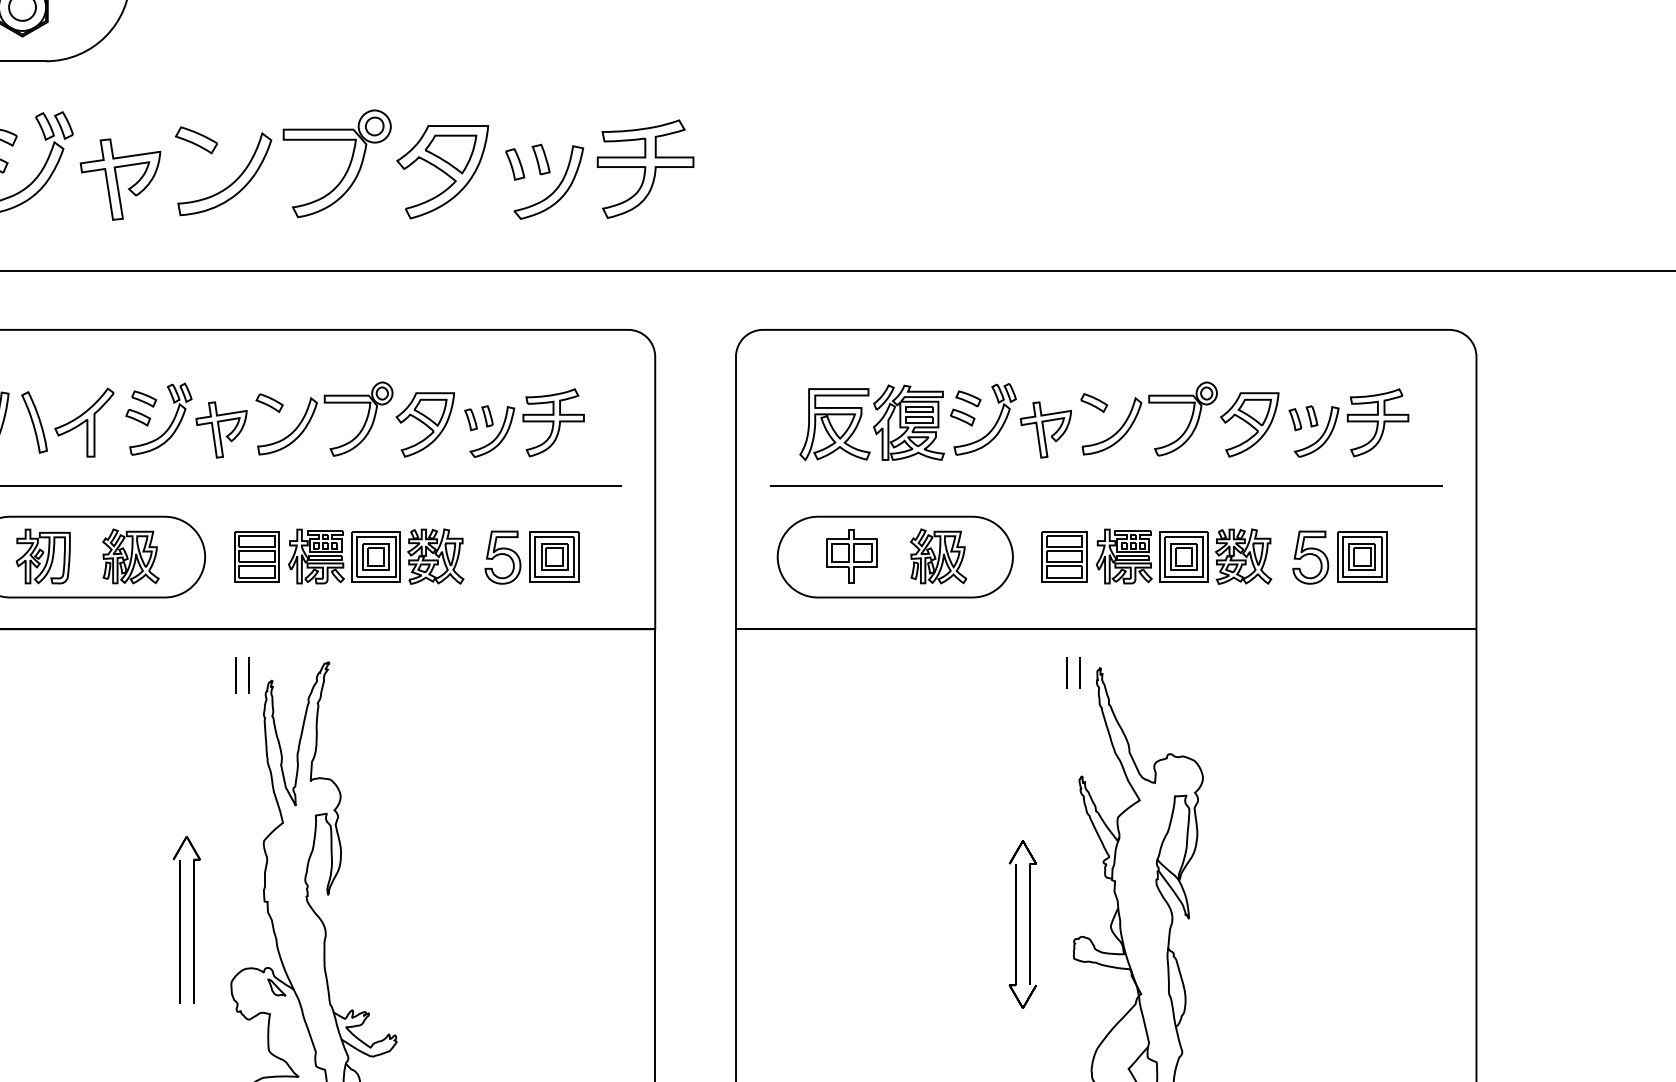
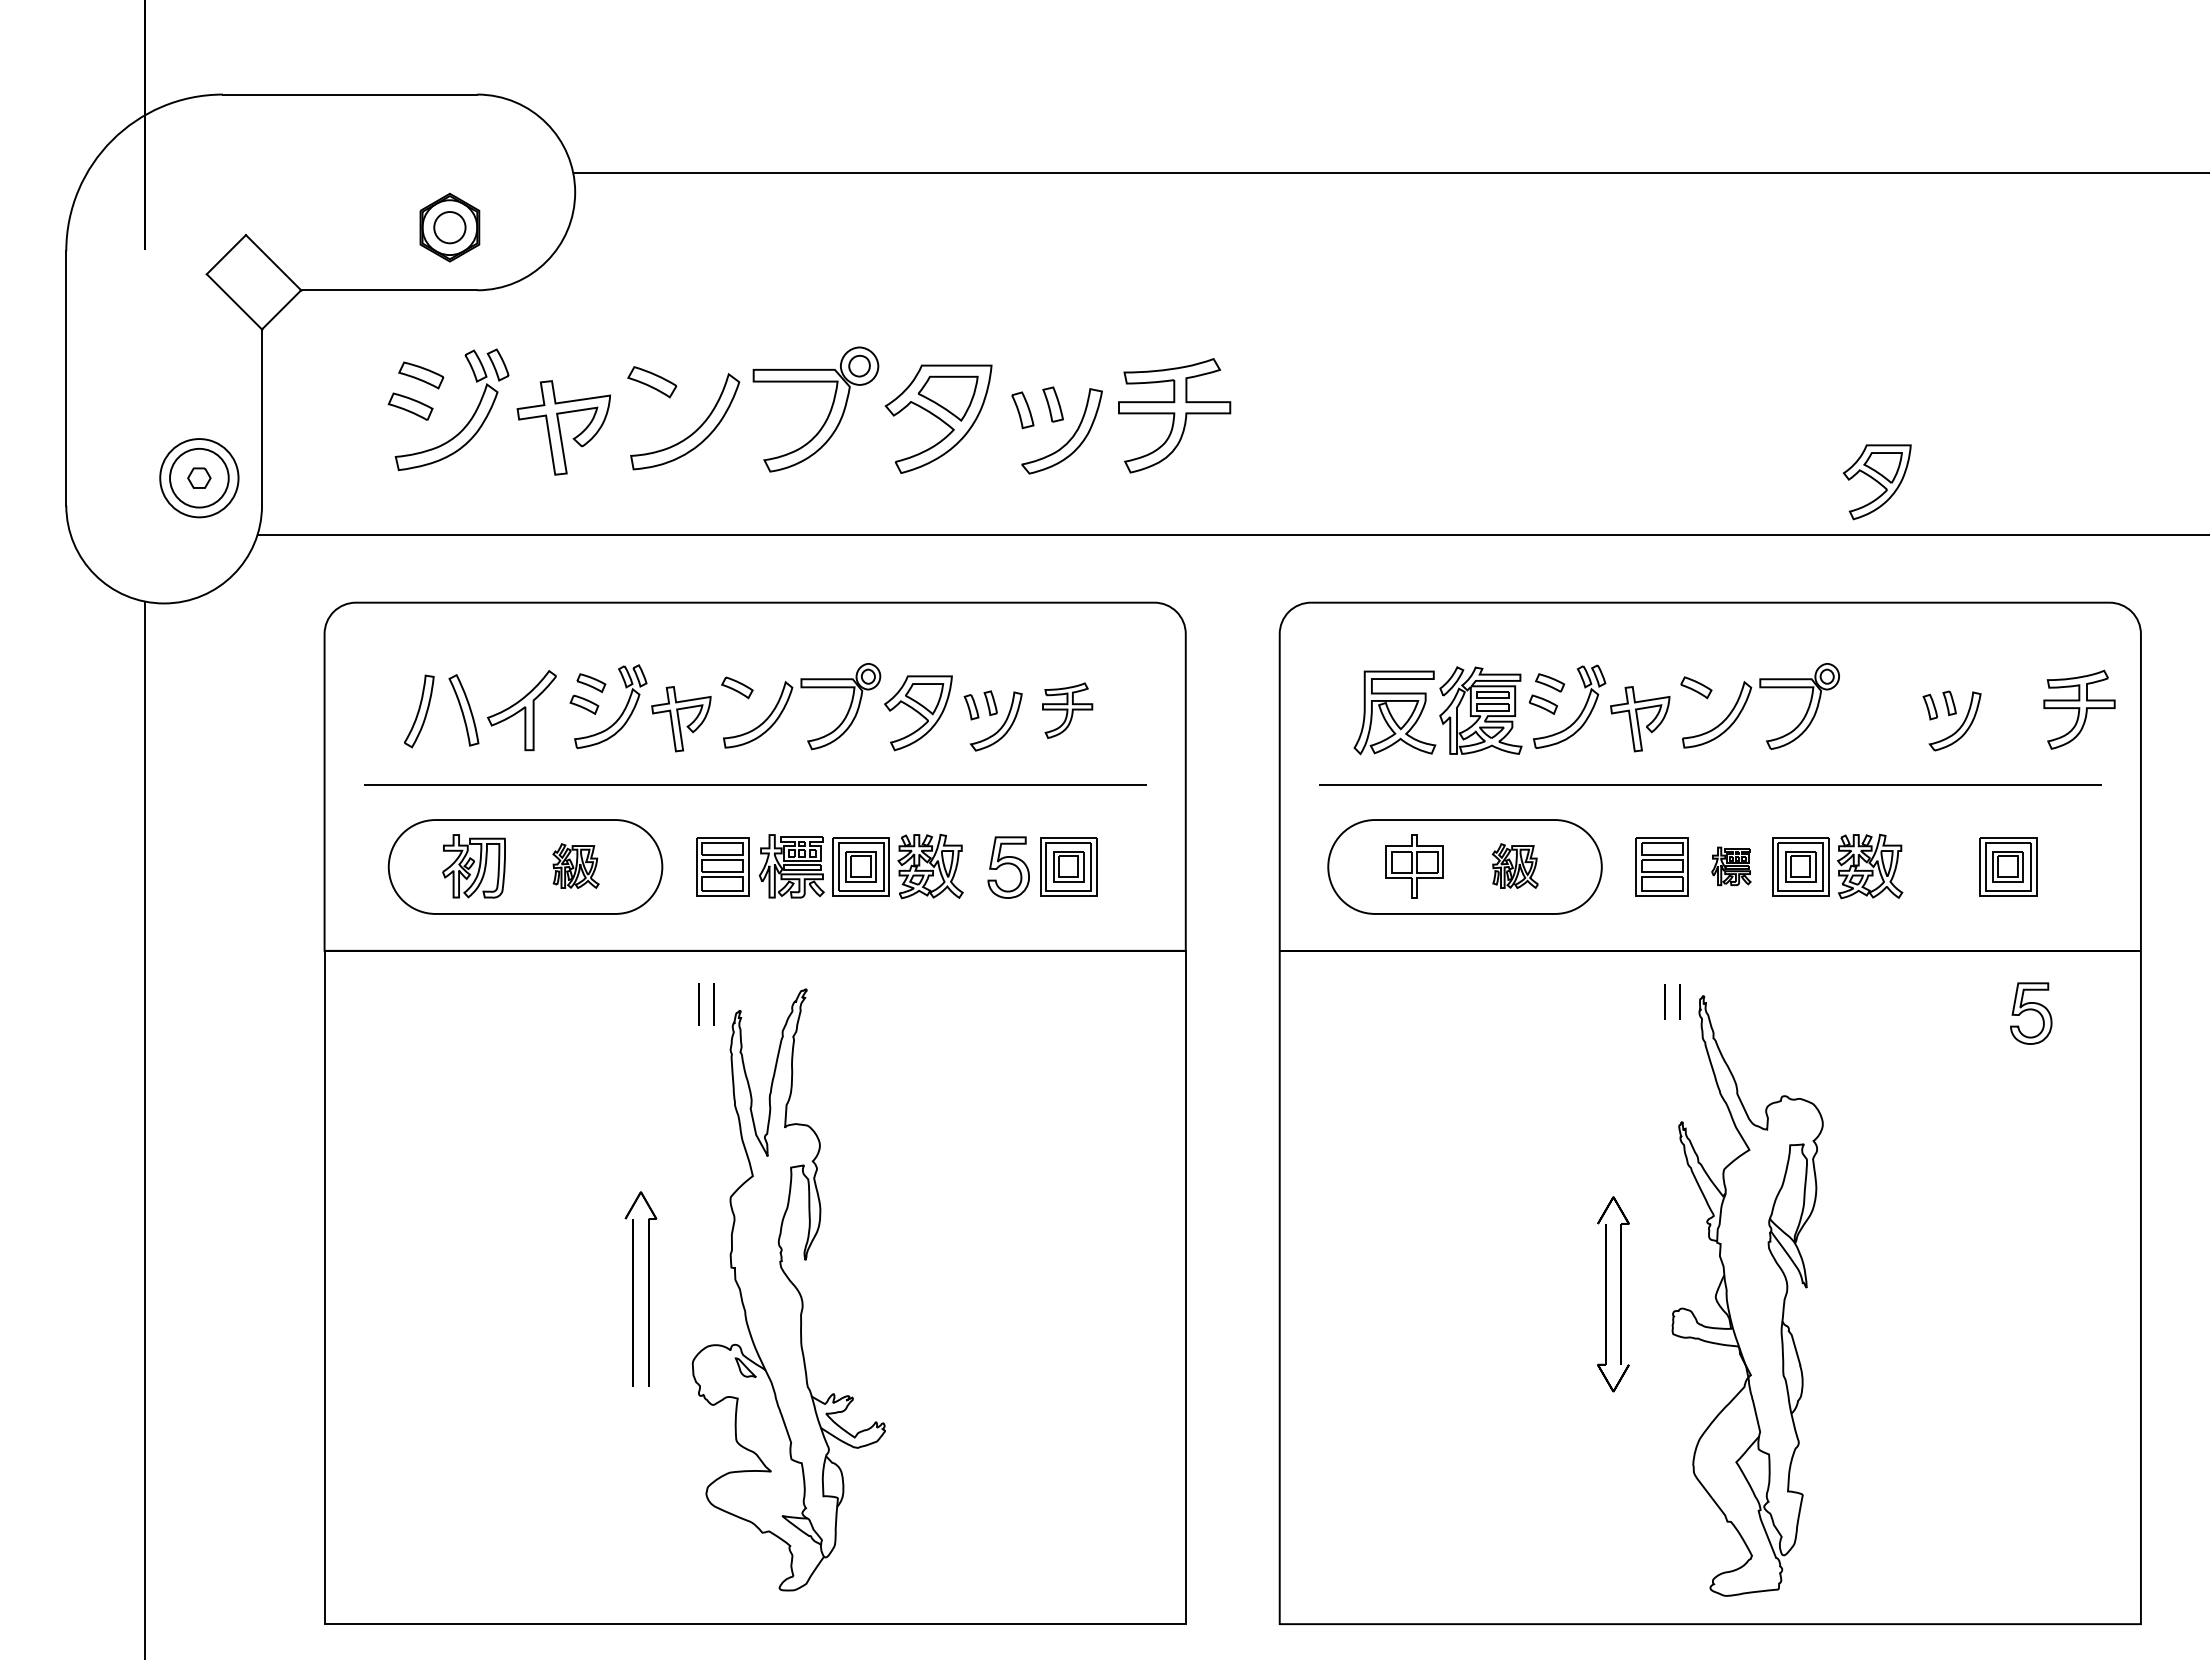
part: (553, 422) -> (1067, 710), size x0.7
part: (1378, 422) -> (2079, 709), moved
part: (1249, 425) -> (1877, 482), moved
part: (130, 555) -> (575, 865), size x0.7
part: (938, 555) -> (1515, 865), size x0.7
part: (1124, 556) -> (1731, 866), size x0.6
part: (1311, 557) -> (2031, 1013), moved

